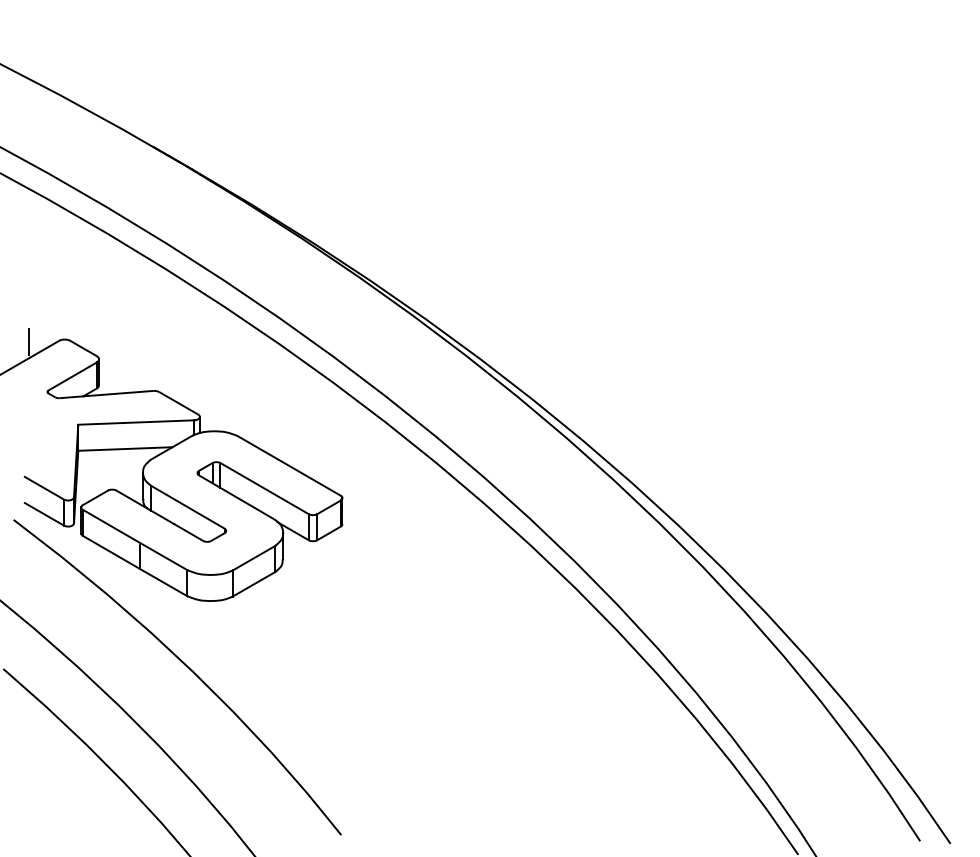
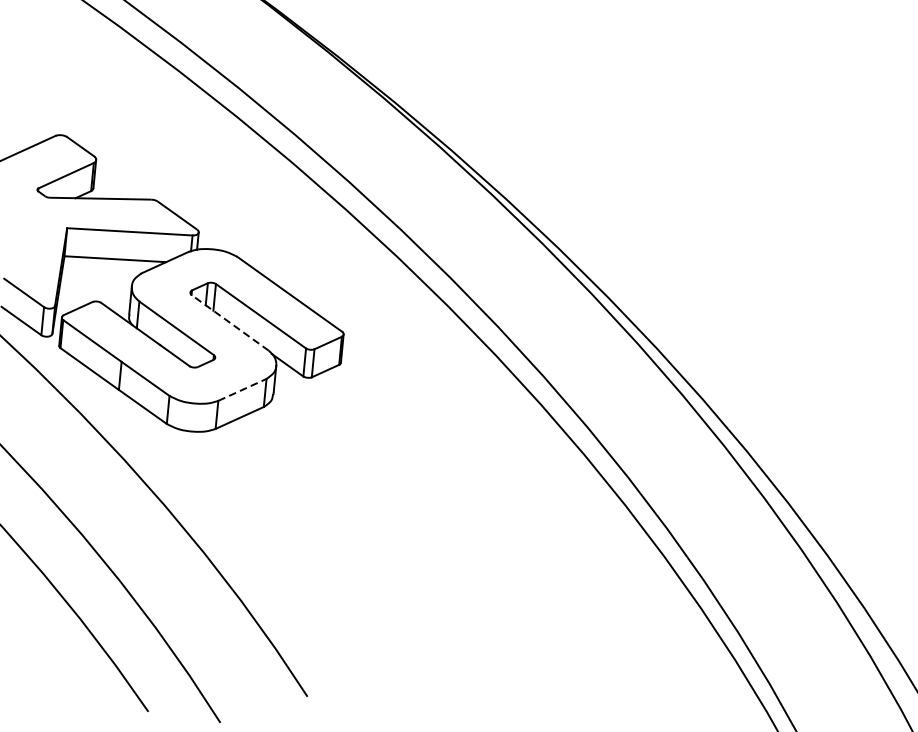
line: (29, 342) -> (23, 134), removed
line: (236, 497) -> (229, 322), solid -> dashed
line: (254, 558) -> (242, 390), solid -> dashed

